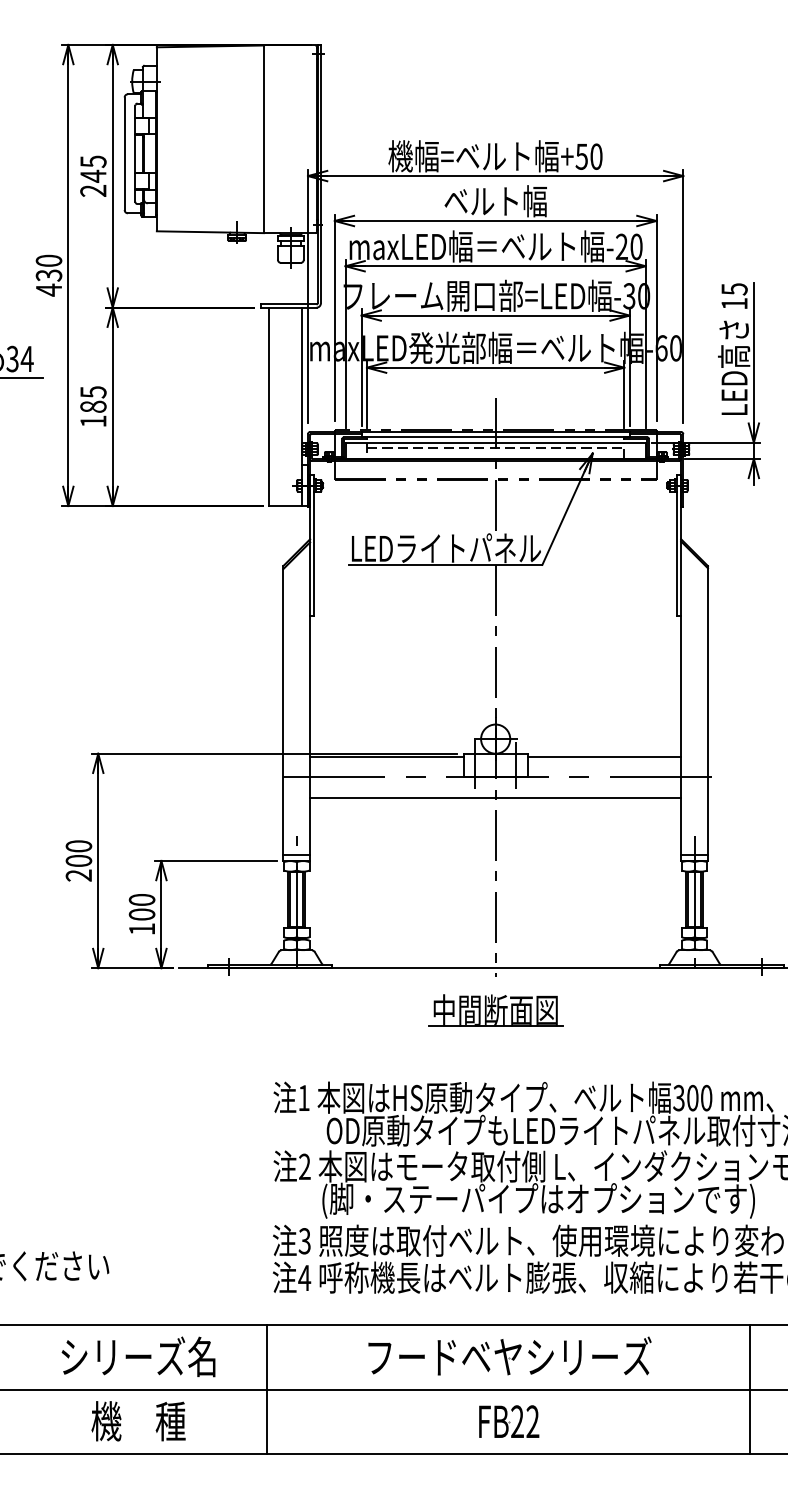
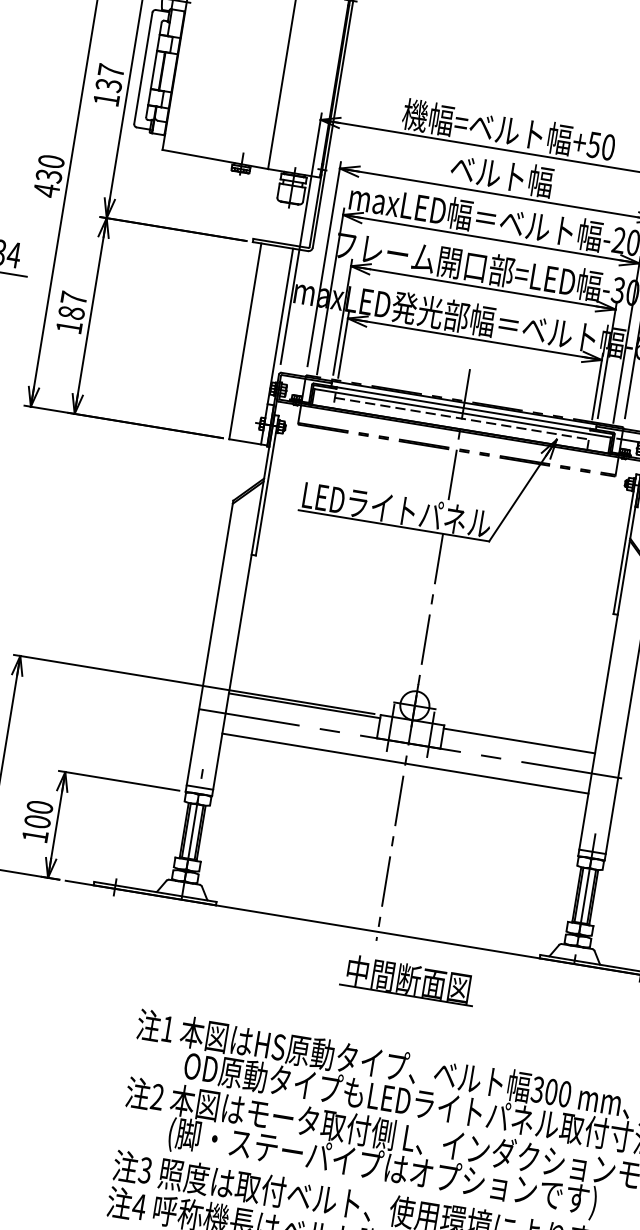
text: (93, 175) -> (109, 84), 245 -> 137
text: (93, 392) -> (74, 298), 185 -> 187
part: (495, 1010) -> (408, 979), moved

